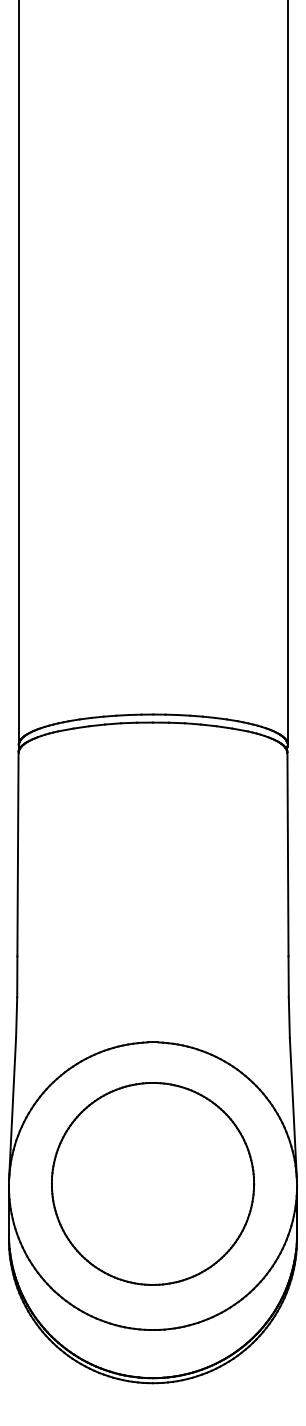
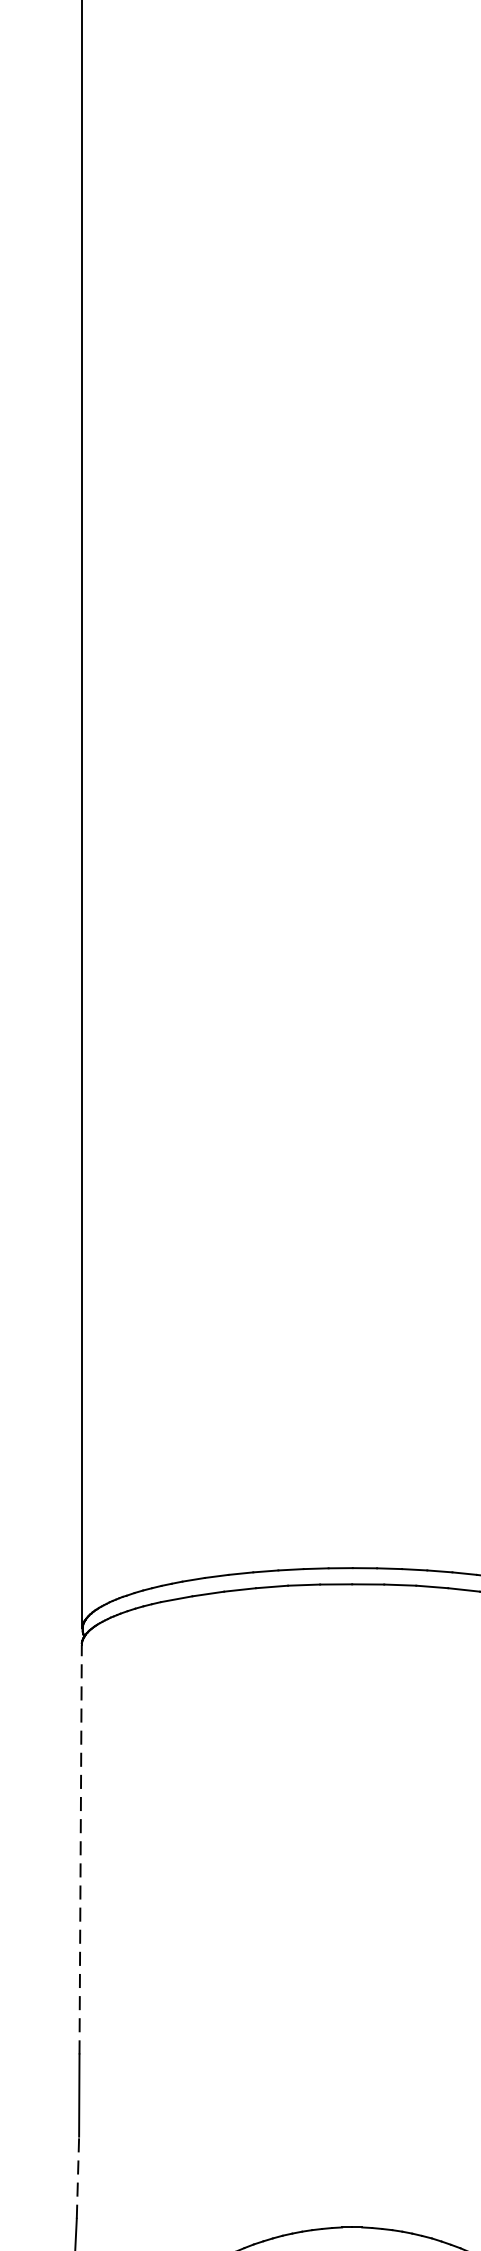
line: (17, 854) -> (79, 1849), solid -> dashed
line: (16, 1017) -> (77, 2177), solid -> dashed

